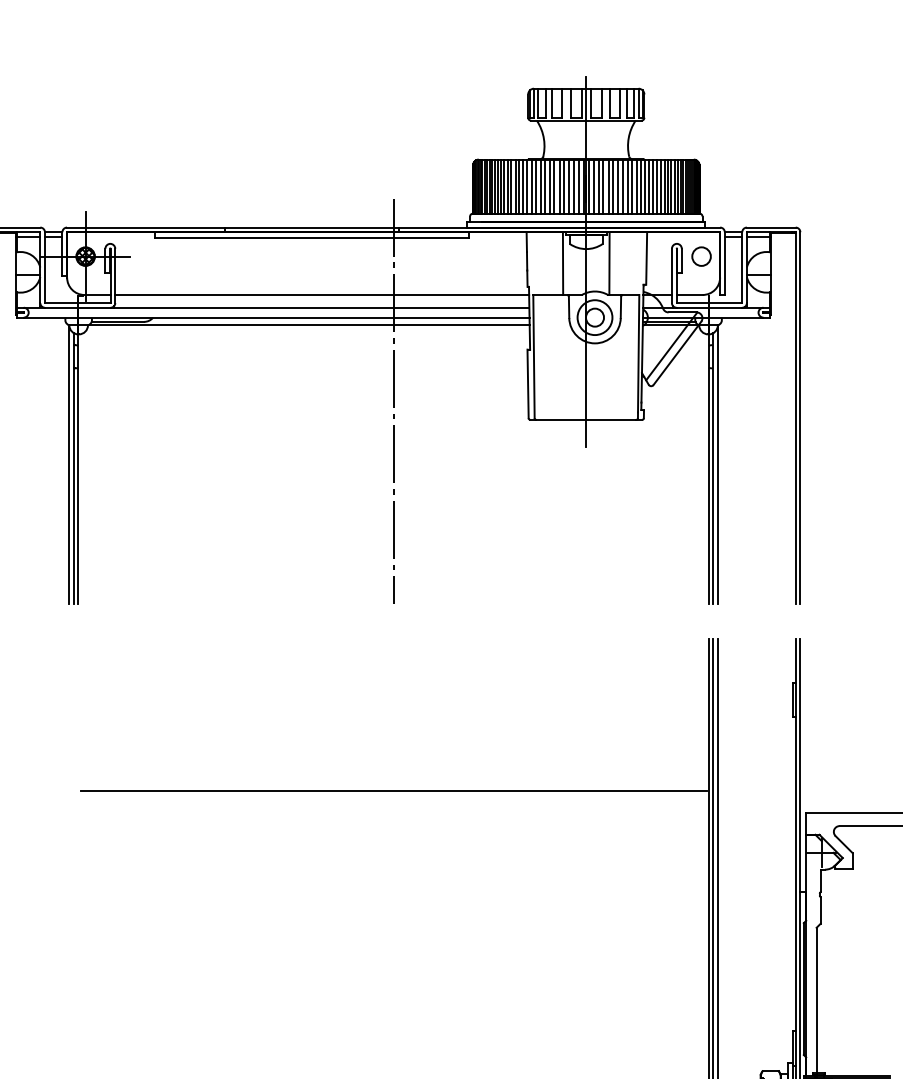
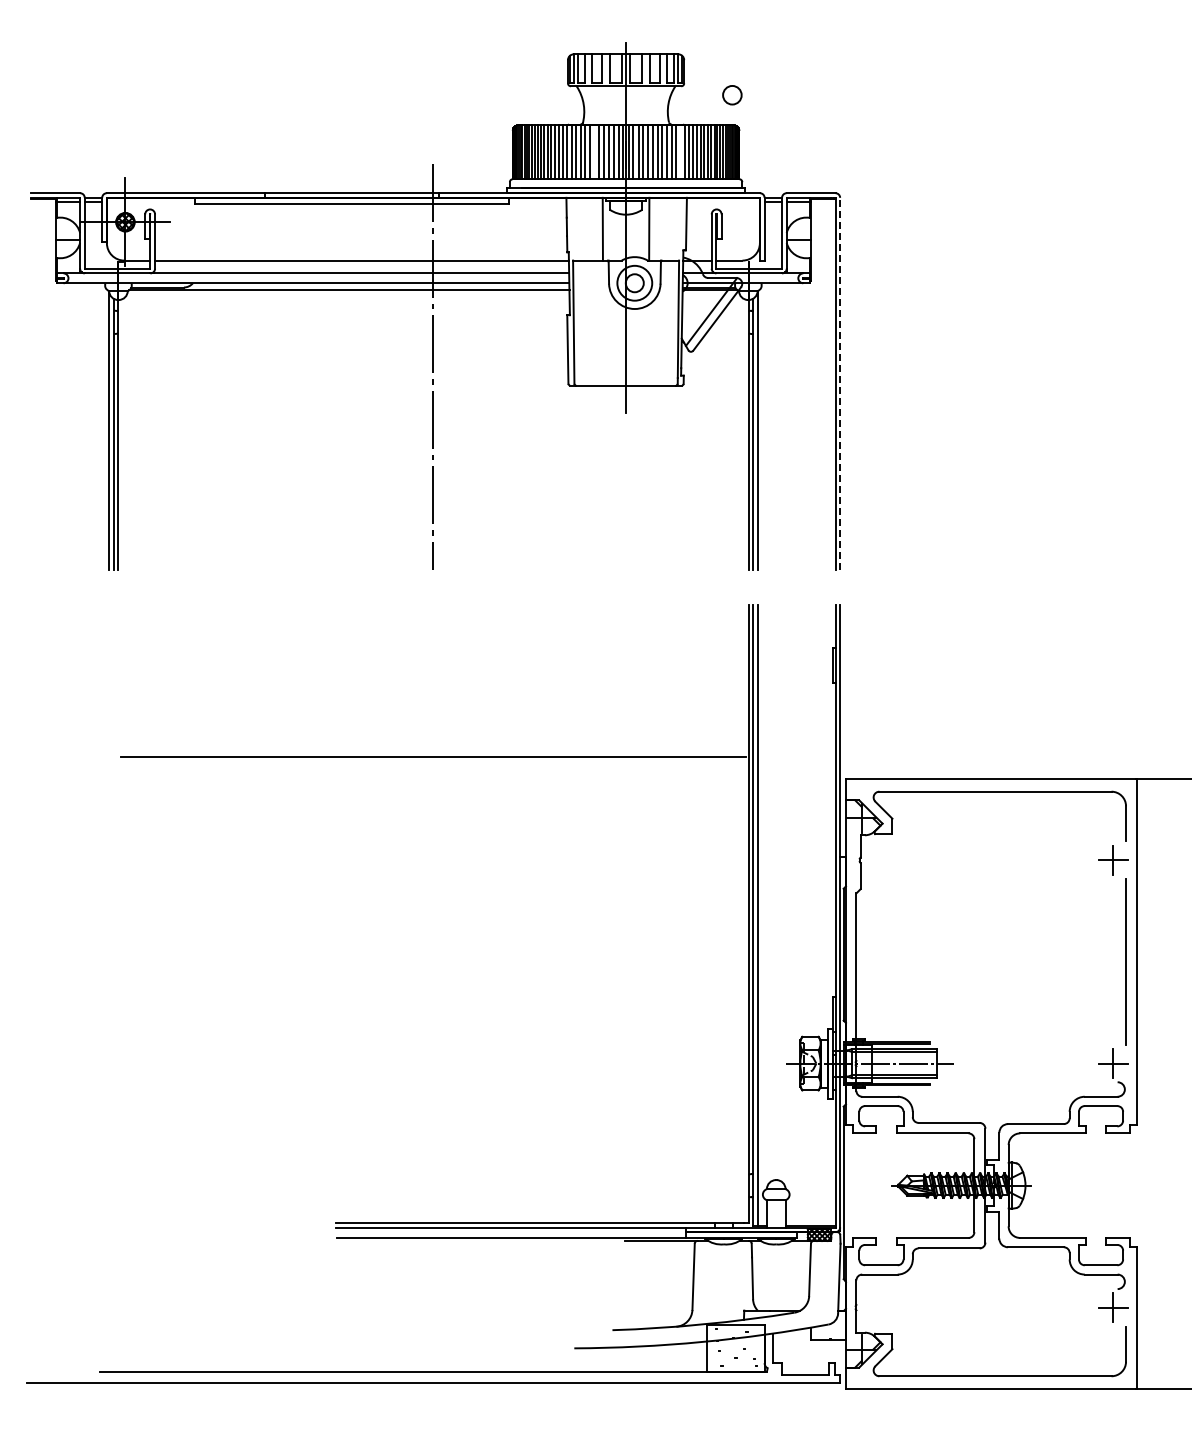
line: (554, 186) -> (594, 152), removed
line: (640, 186) -> (680, 152), removed
circle: (701, 256) -> (732, 95), moved
line: (800, 417) -> (840, 383), solid -> dashed

